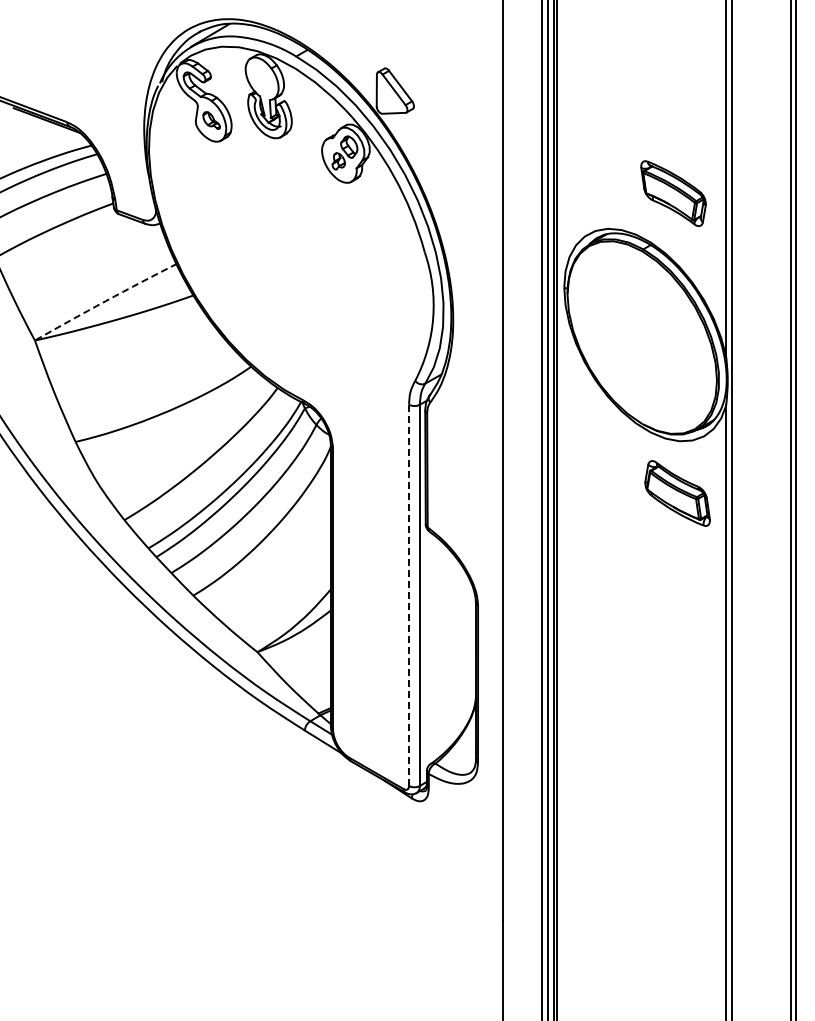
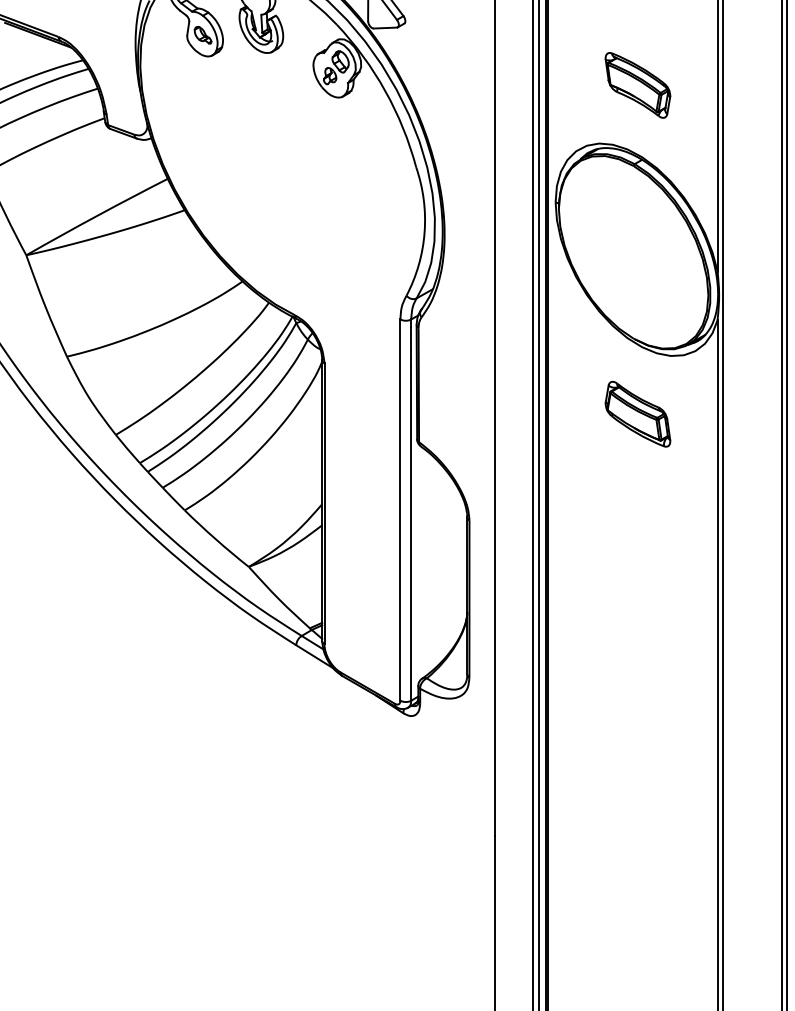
part: (673, 193) -> (637, 85), moved
arc: (105, 301) -> (96, 216), dashed -> solid
part: (677, 493) -> (637, 414), moved
line: (409, 595) -> (400, 510), dashed -> solid

